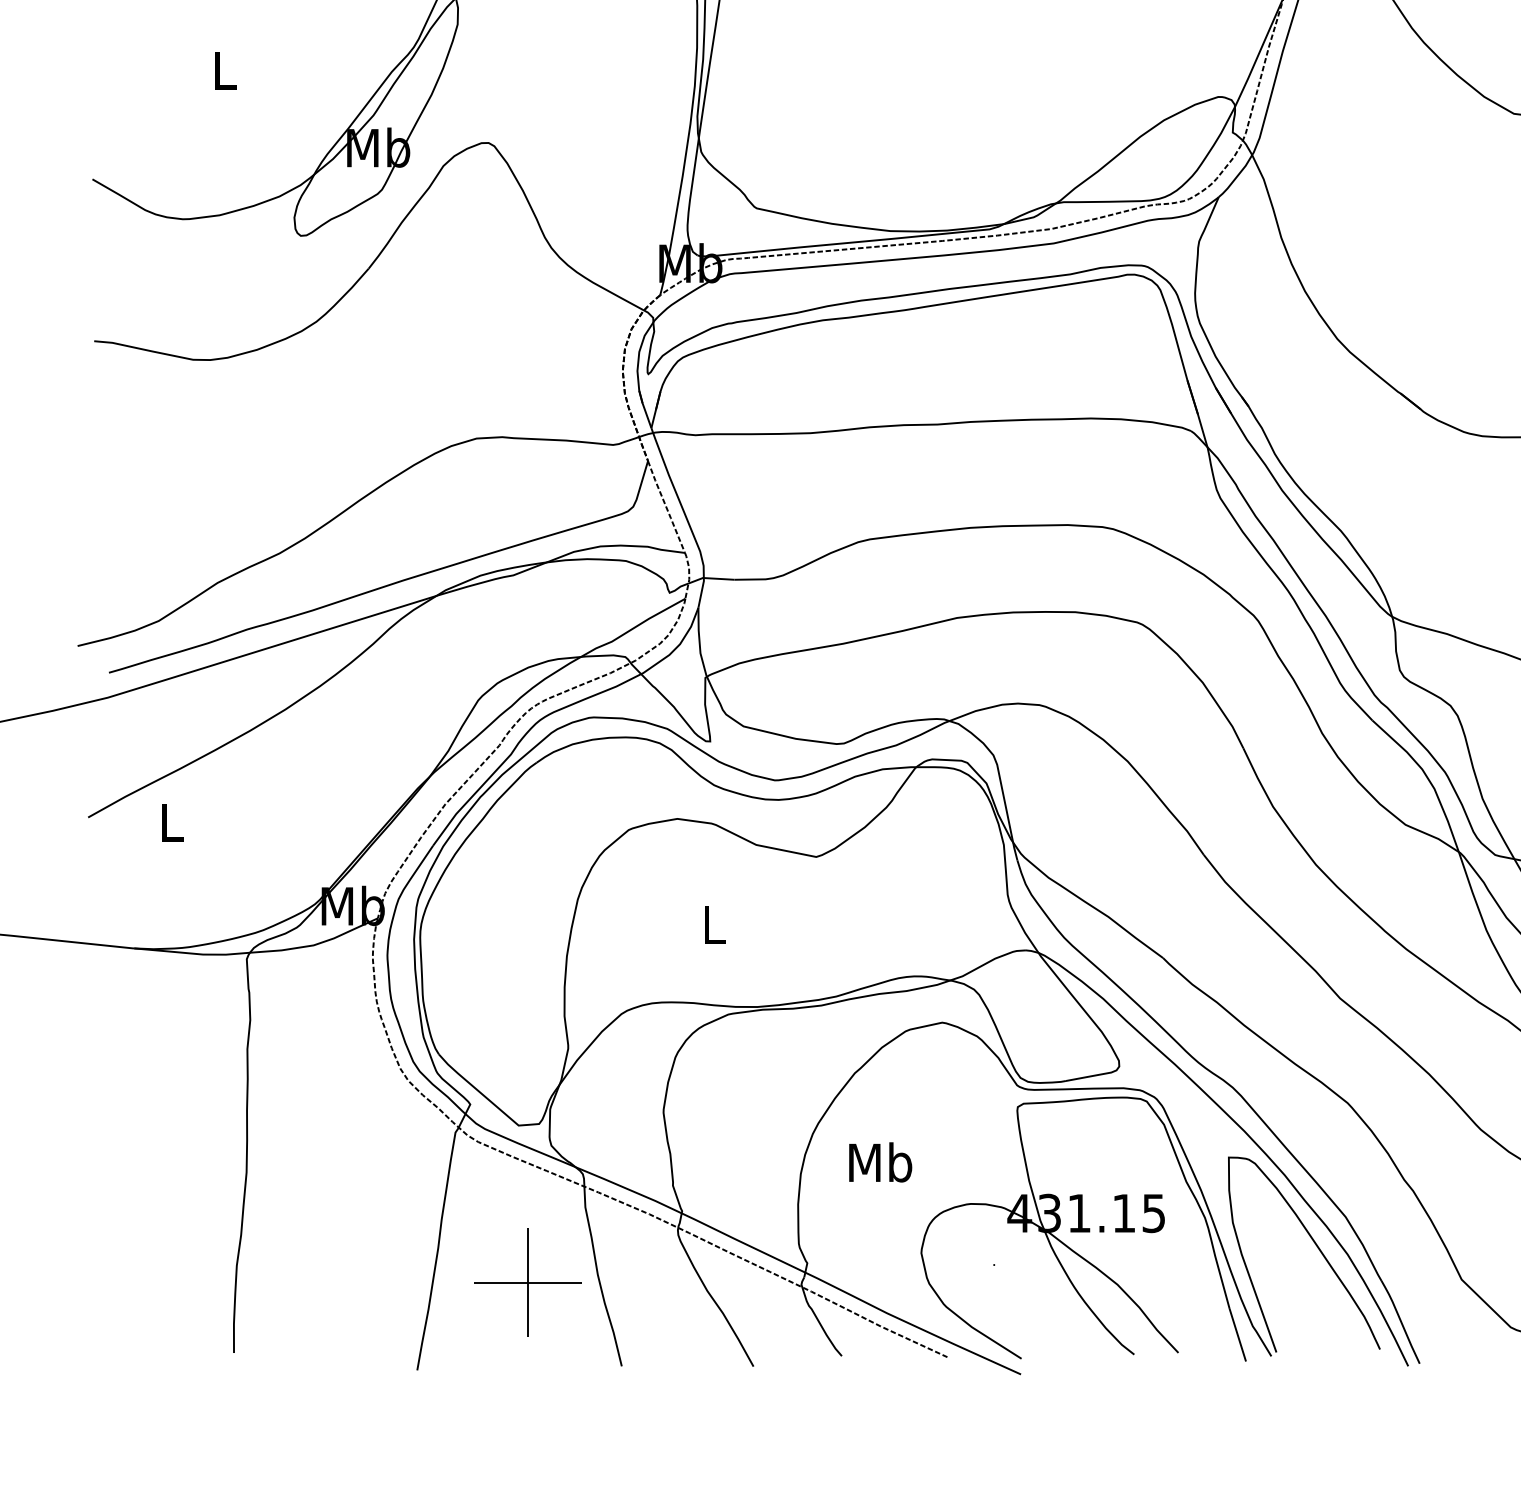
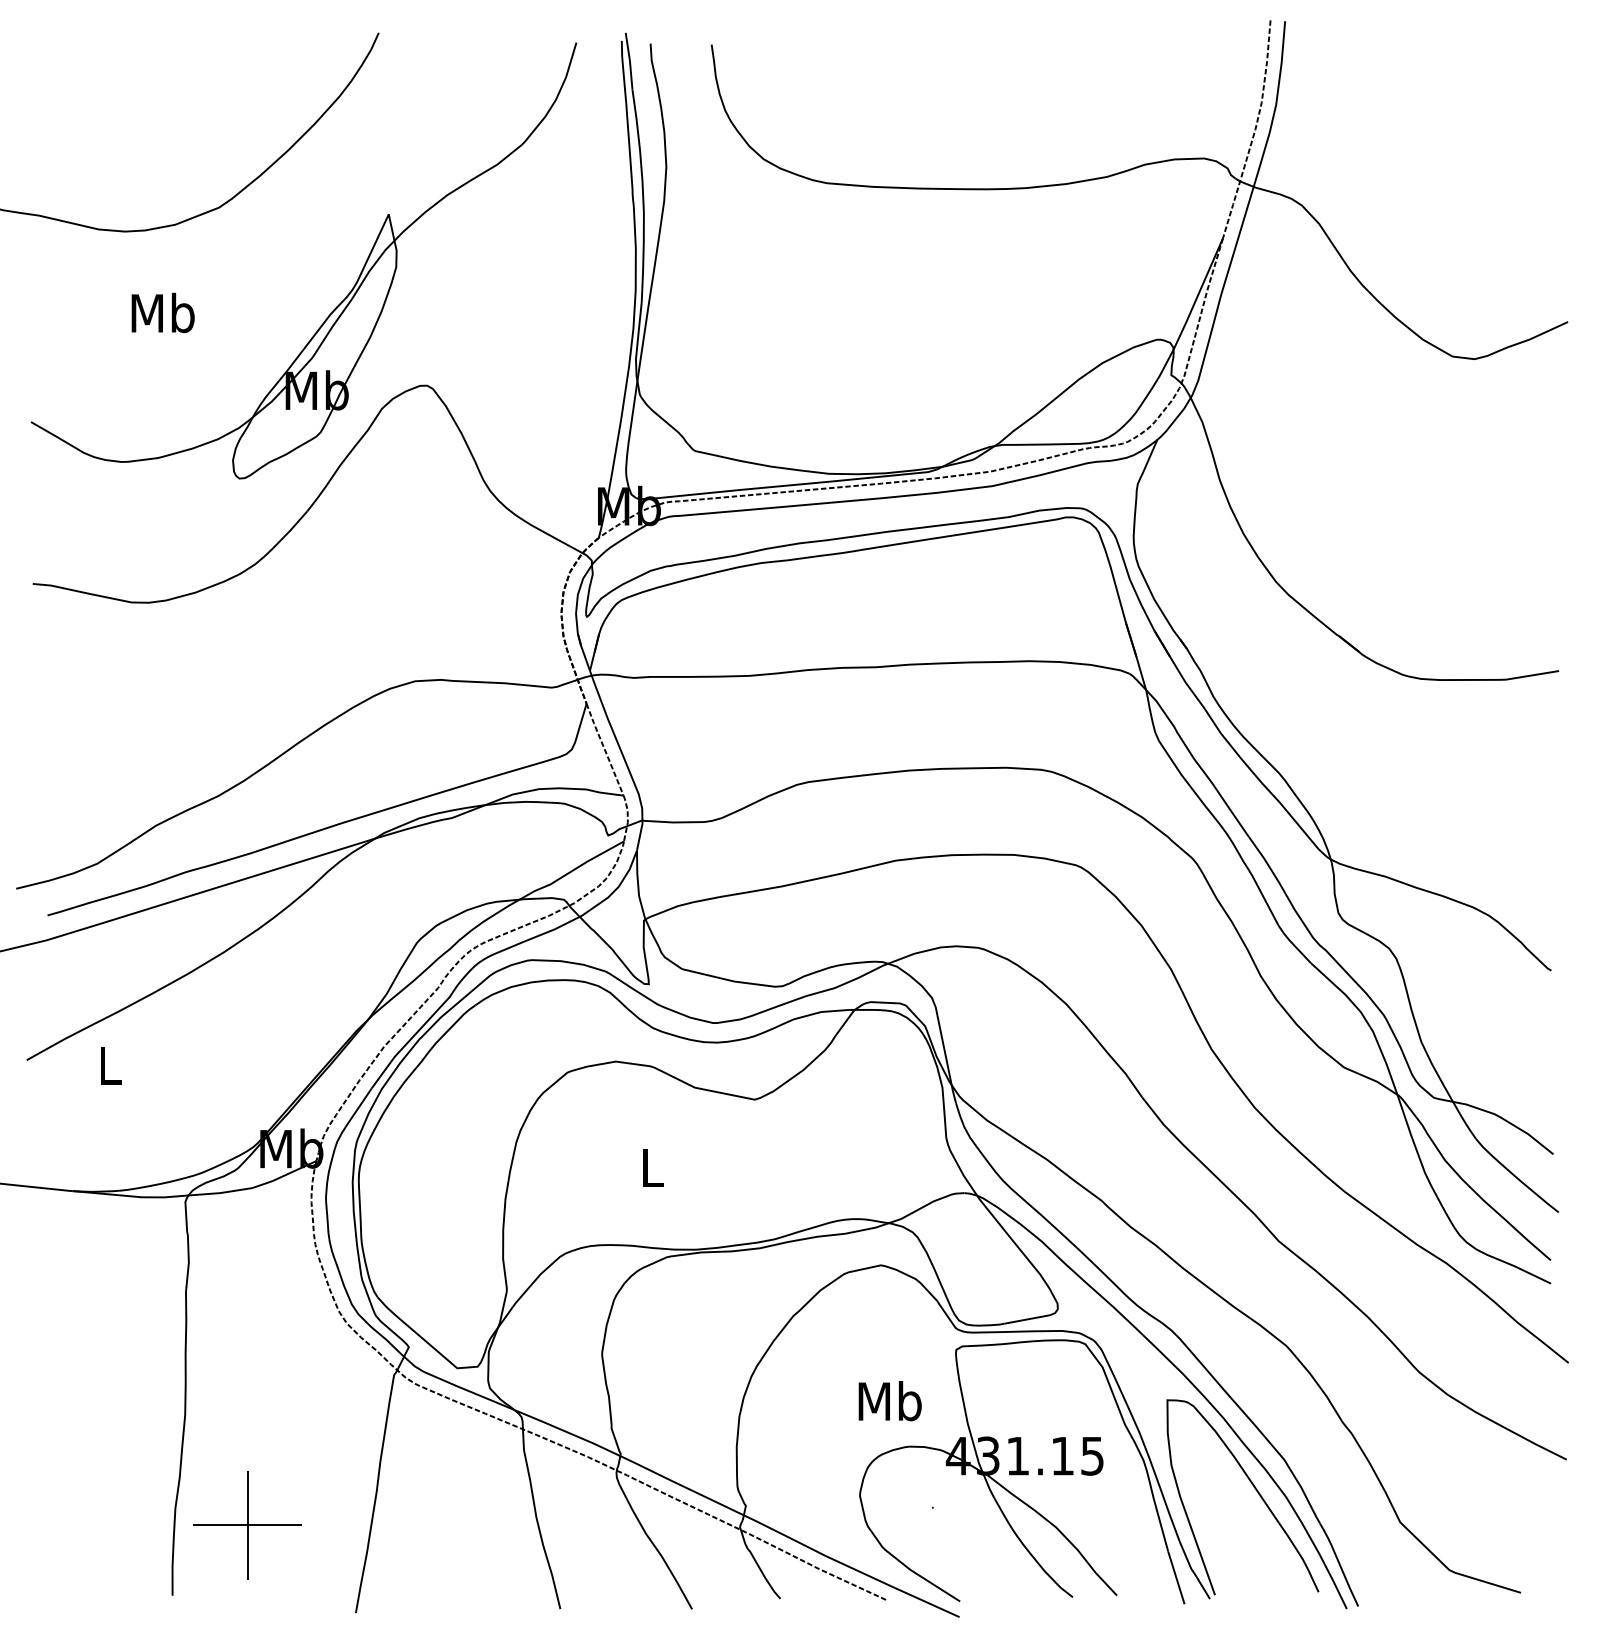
text: (223, 69) -> (162, 312), L -> Mb
text: (879, 1162) -> (889, 1401), moved
part: (527, 1282) -> (247, 1525), moved

